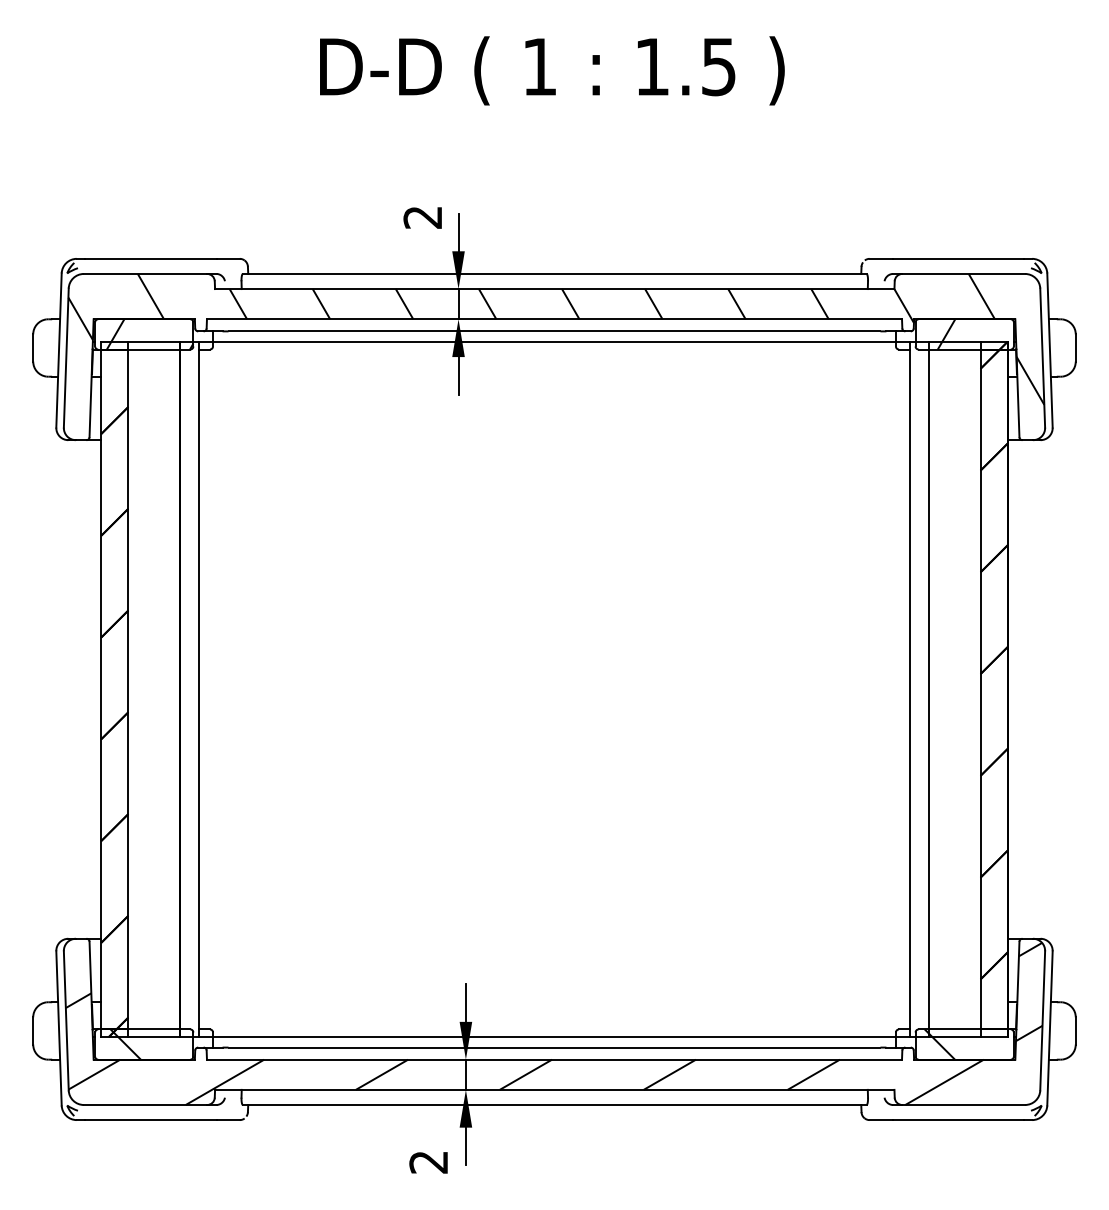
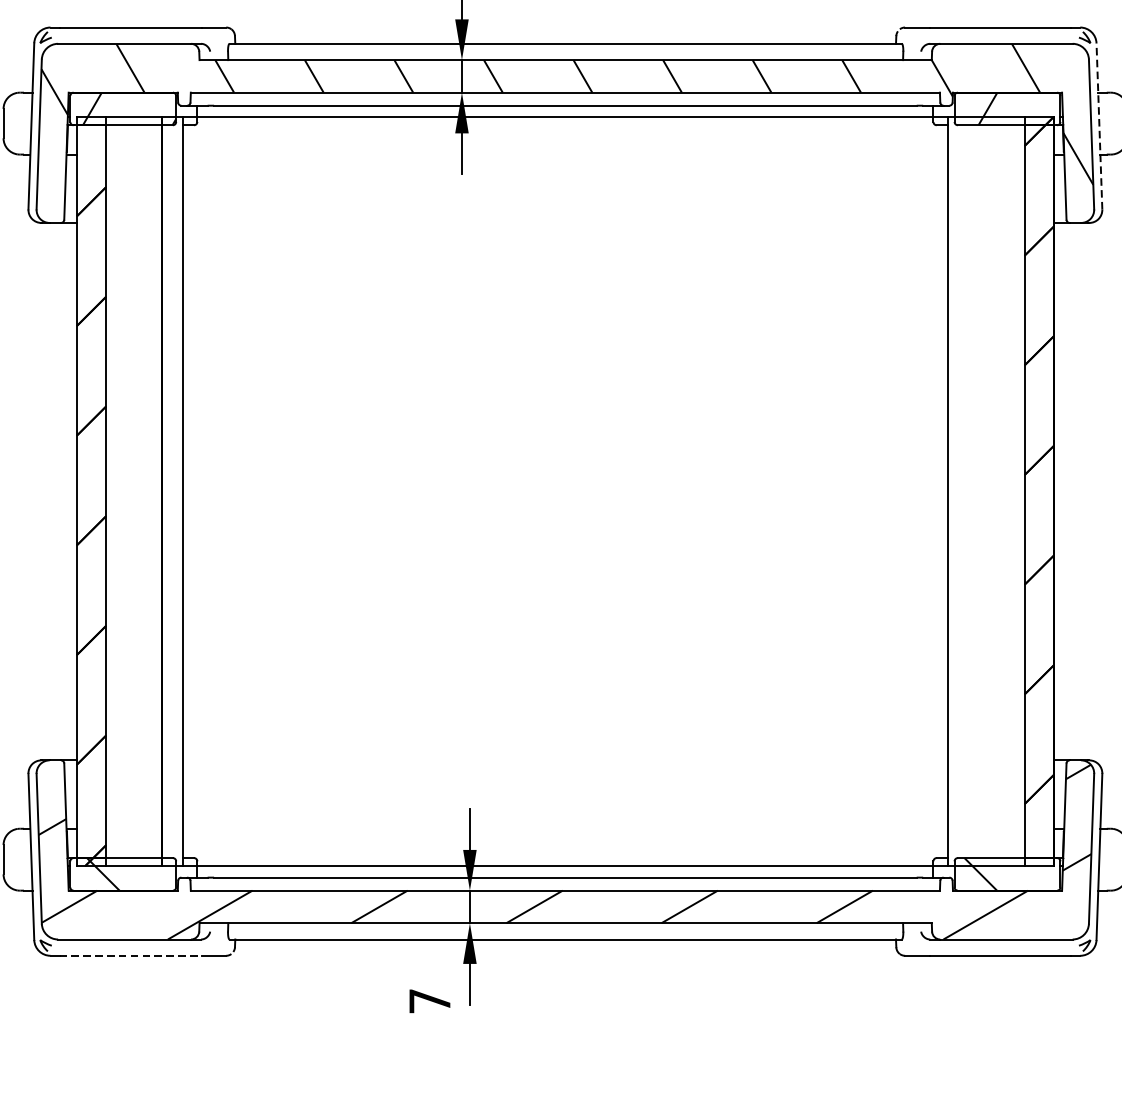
line: (1049, 350) -> (1098, 126), solid -> dashed
line: (929, 688) -> (969, 490), removed
line: (151, 1120) -> (131, 956), solid -> dashed
text: (428, 1162) -> (429, 1001), 2 -> 7

